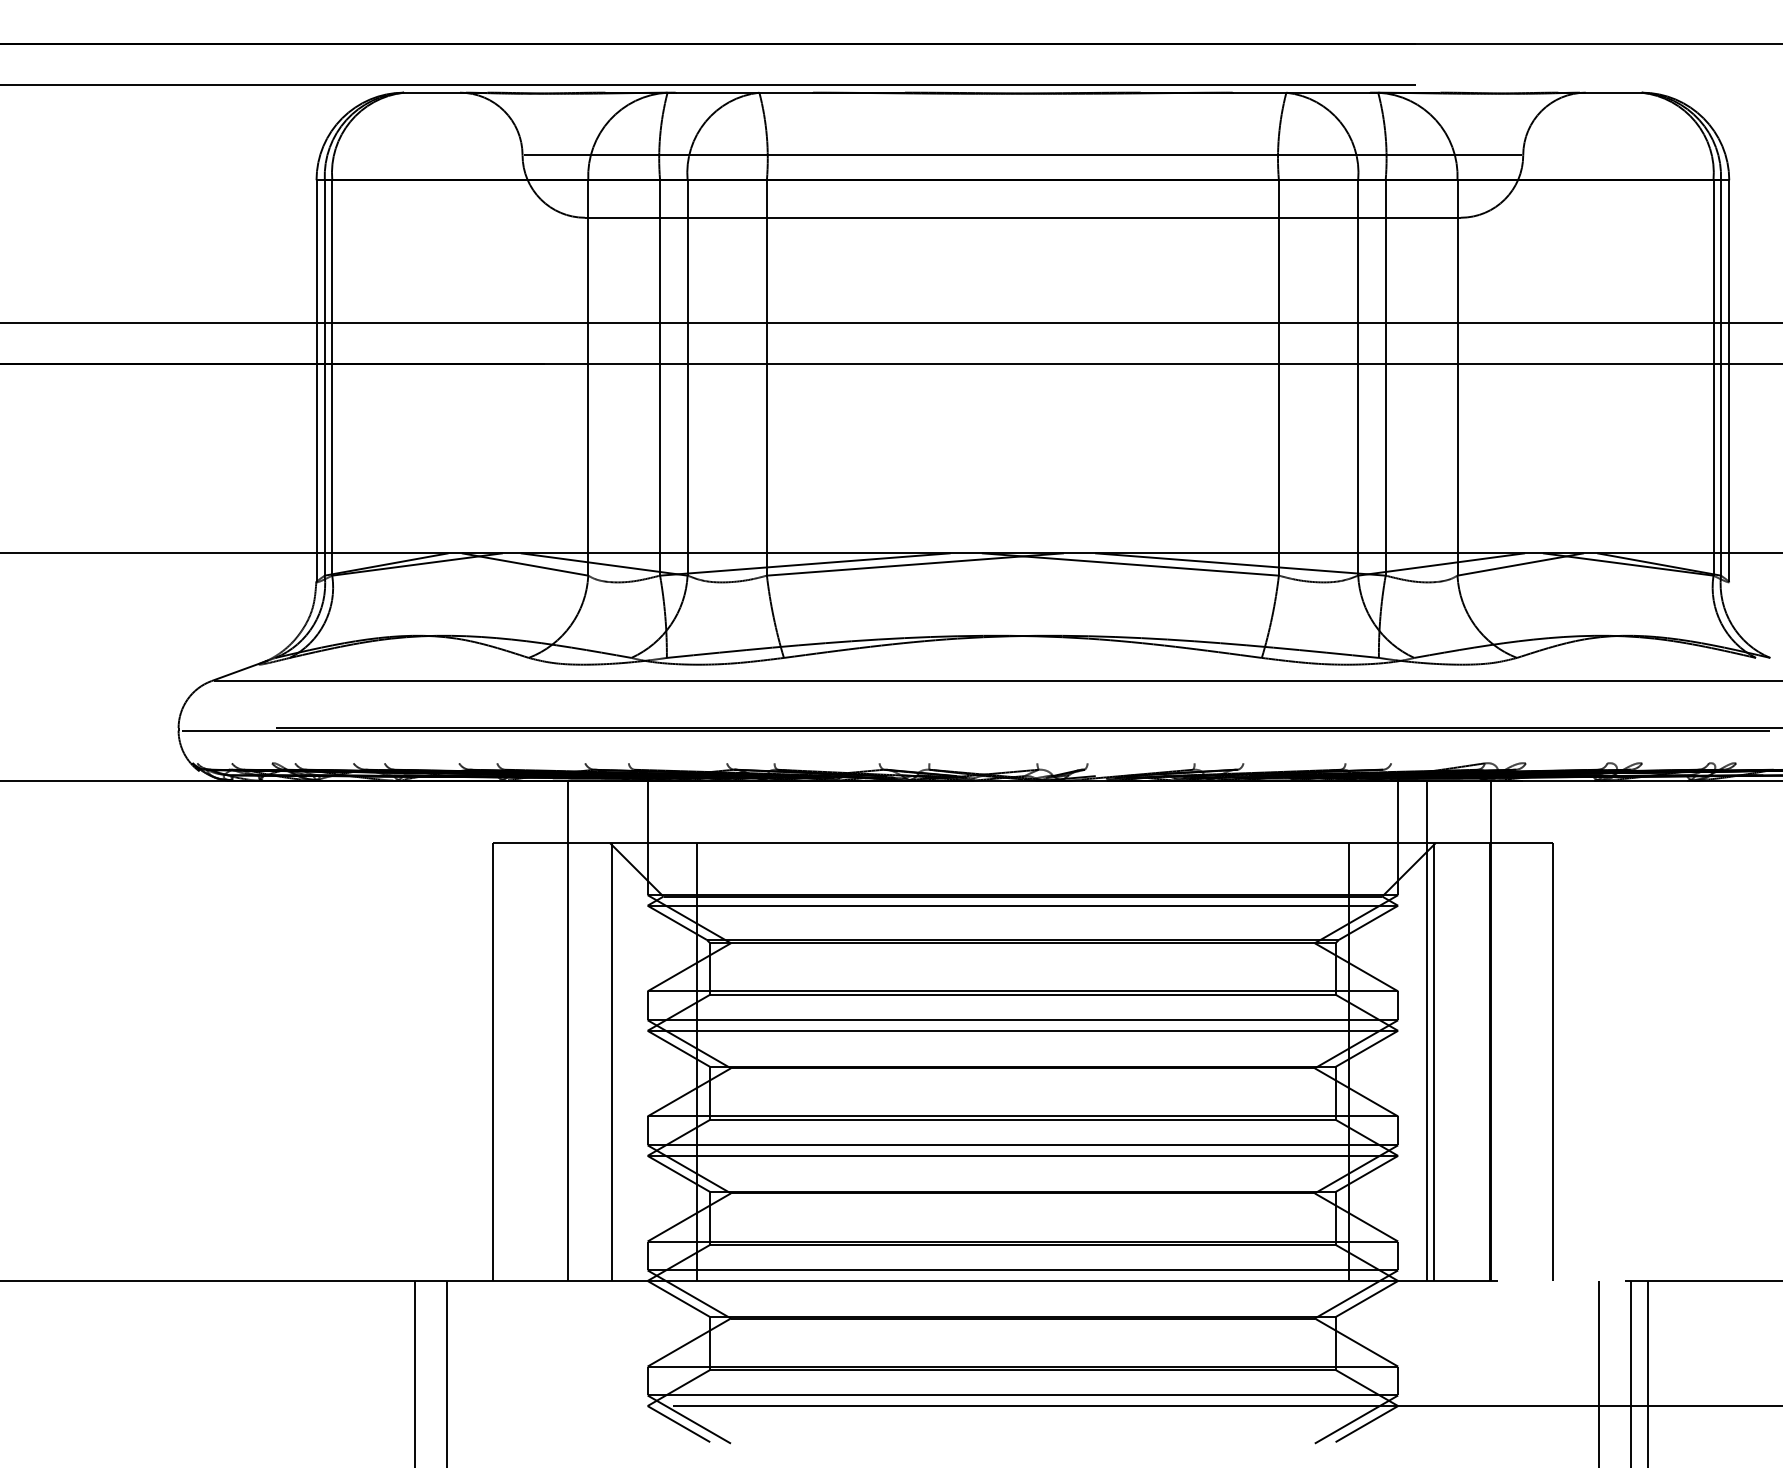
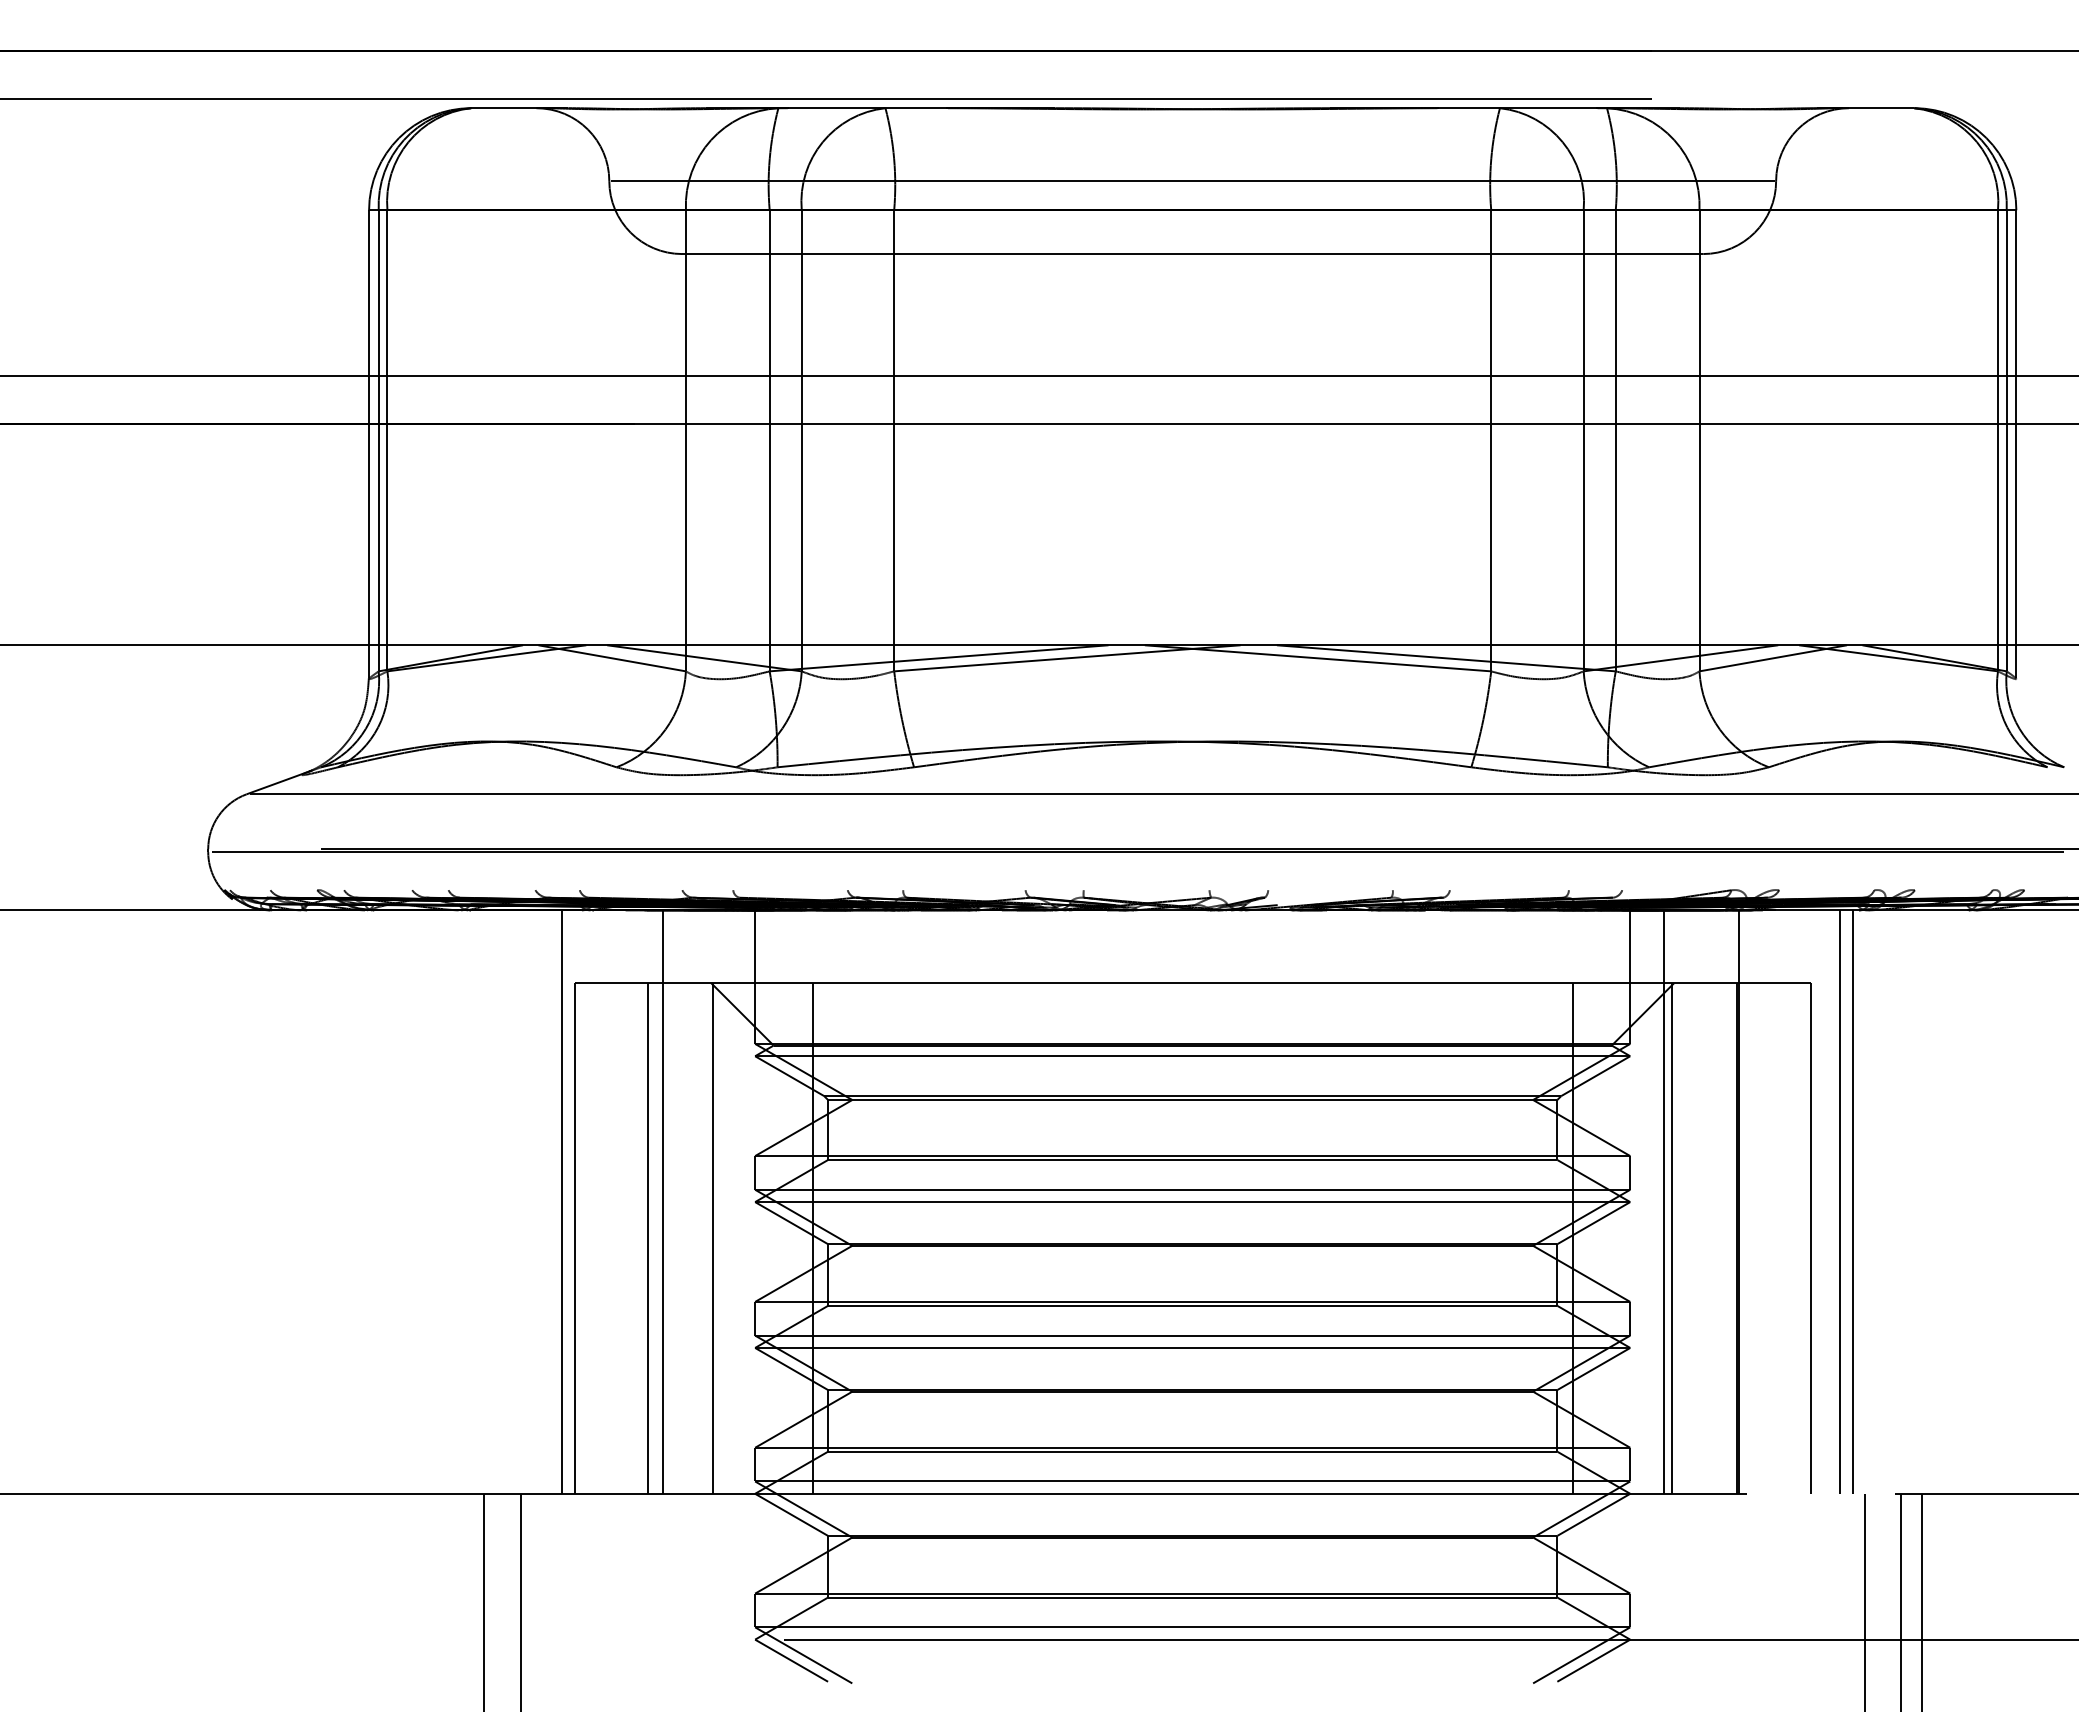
line: (481, 1030) -> (561, 1201), added
line: (1577, 1030) -> (1839, 1201), added
line: (1588, 1030) -> (1852, 1201), added
line: (556, 1062) -> (648, 1238), added

